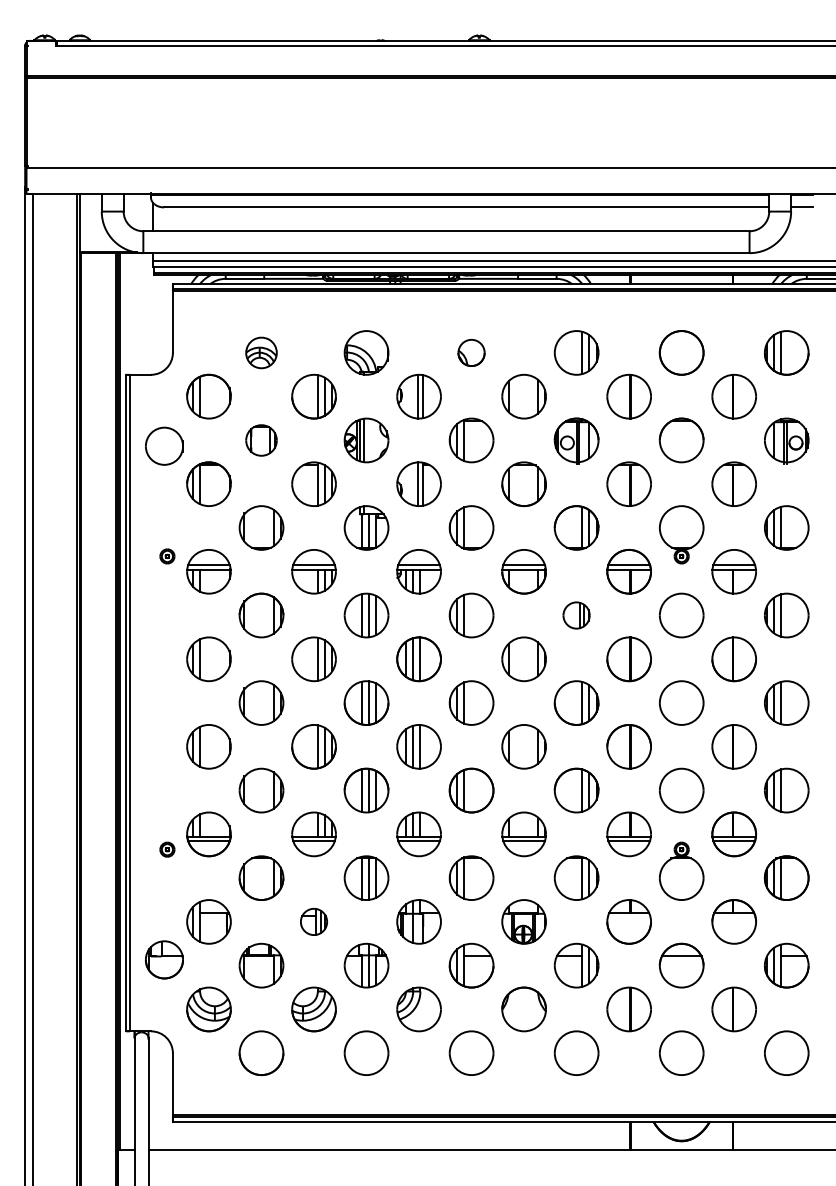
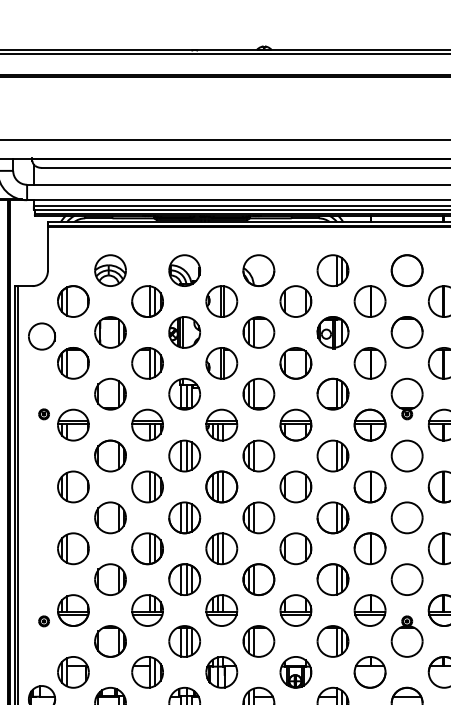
part: (261, 352) -> (110, 270), size x1.43
part: (471, 352) -> (258, 270), size x1.67
part: (261, 440) -> (110, 332), size x1.43
part: (576, 615) -> (332, 456), size x1.67
part: (313, 921) -> (147, 672), size x1.67

